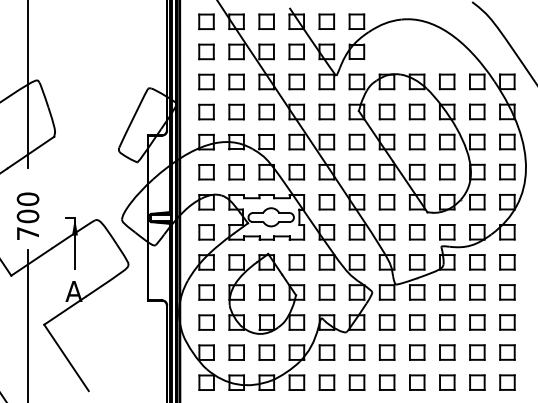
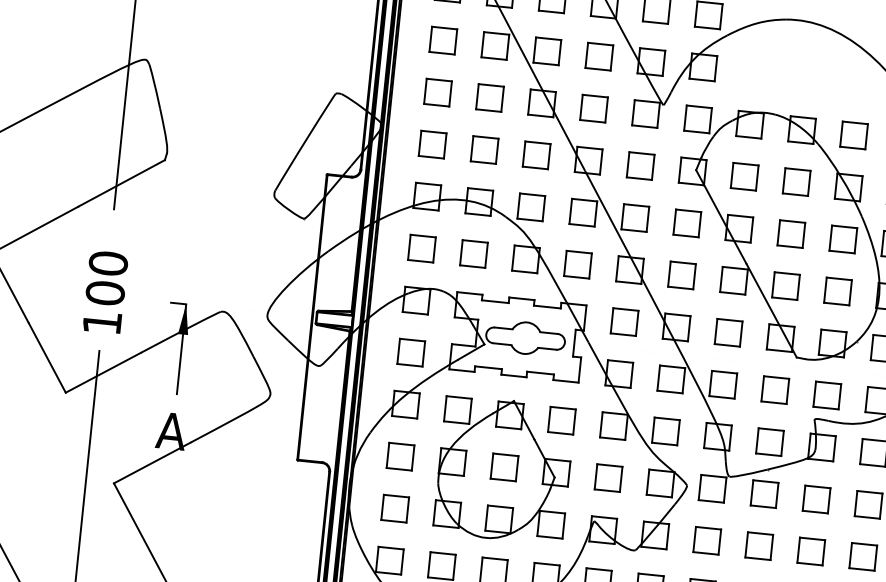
text: (27, 233) -> (101, 322), 700 -> 100

